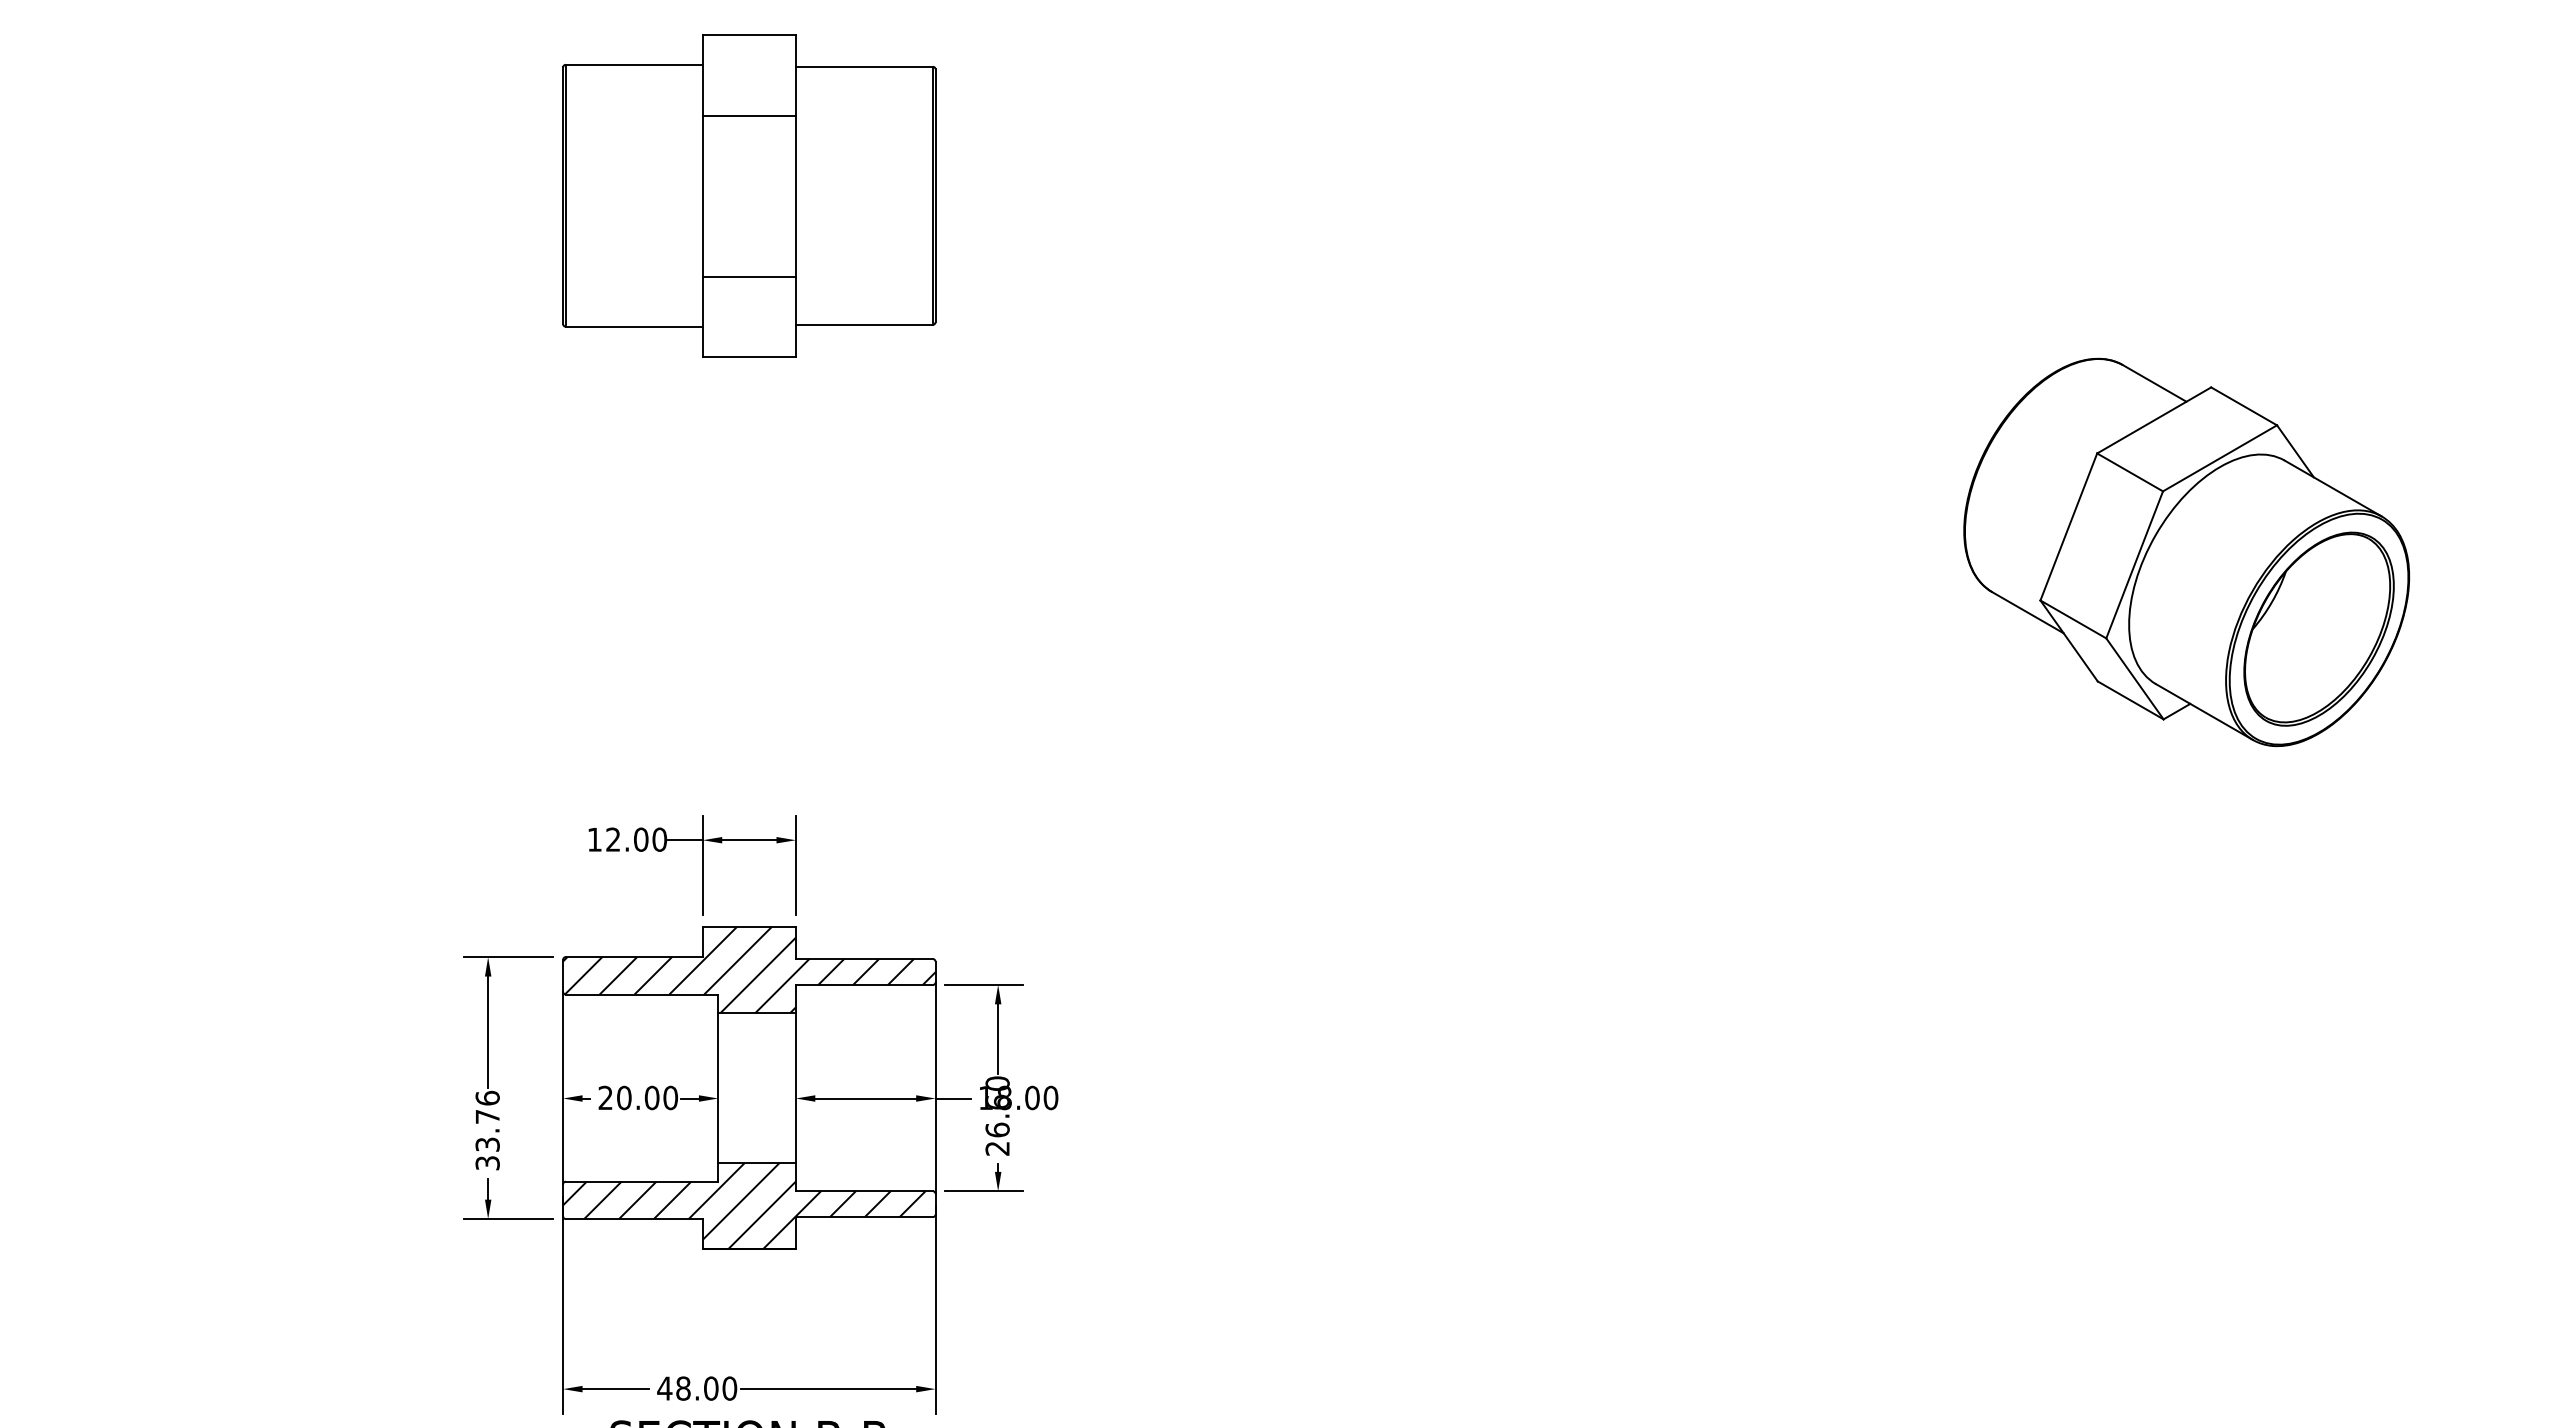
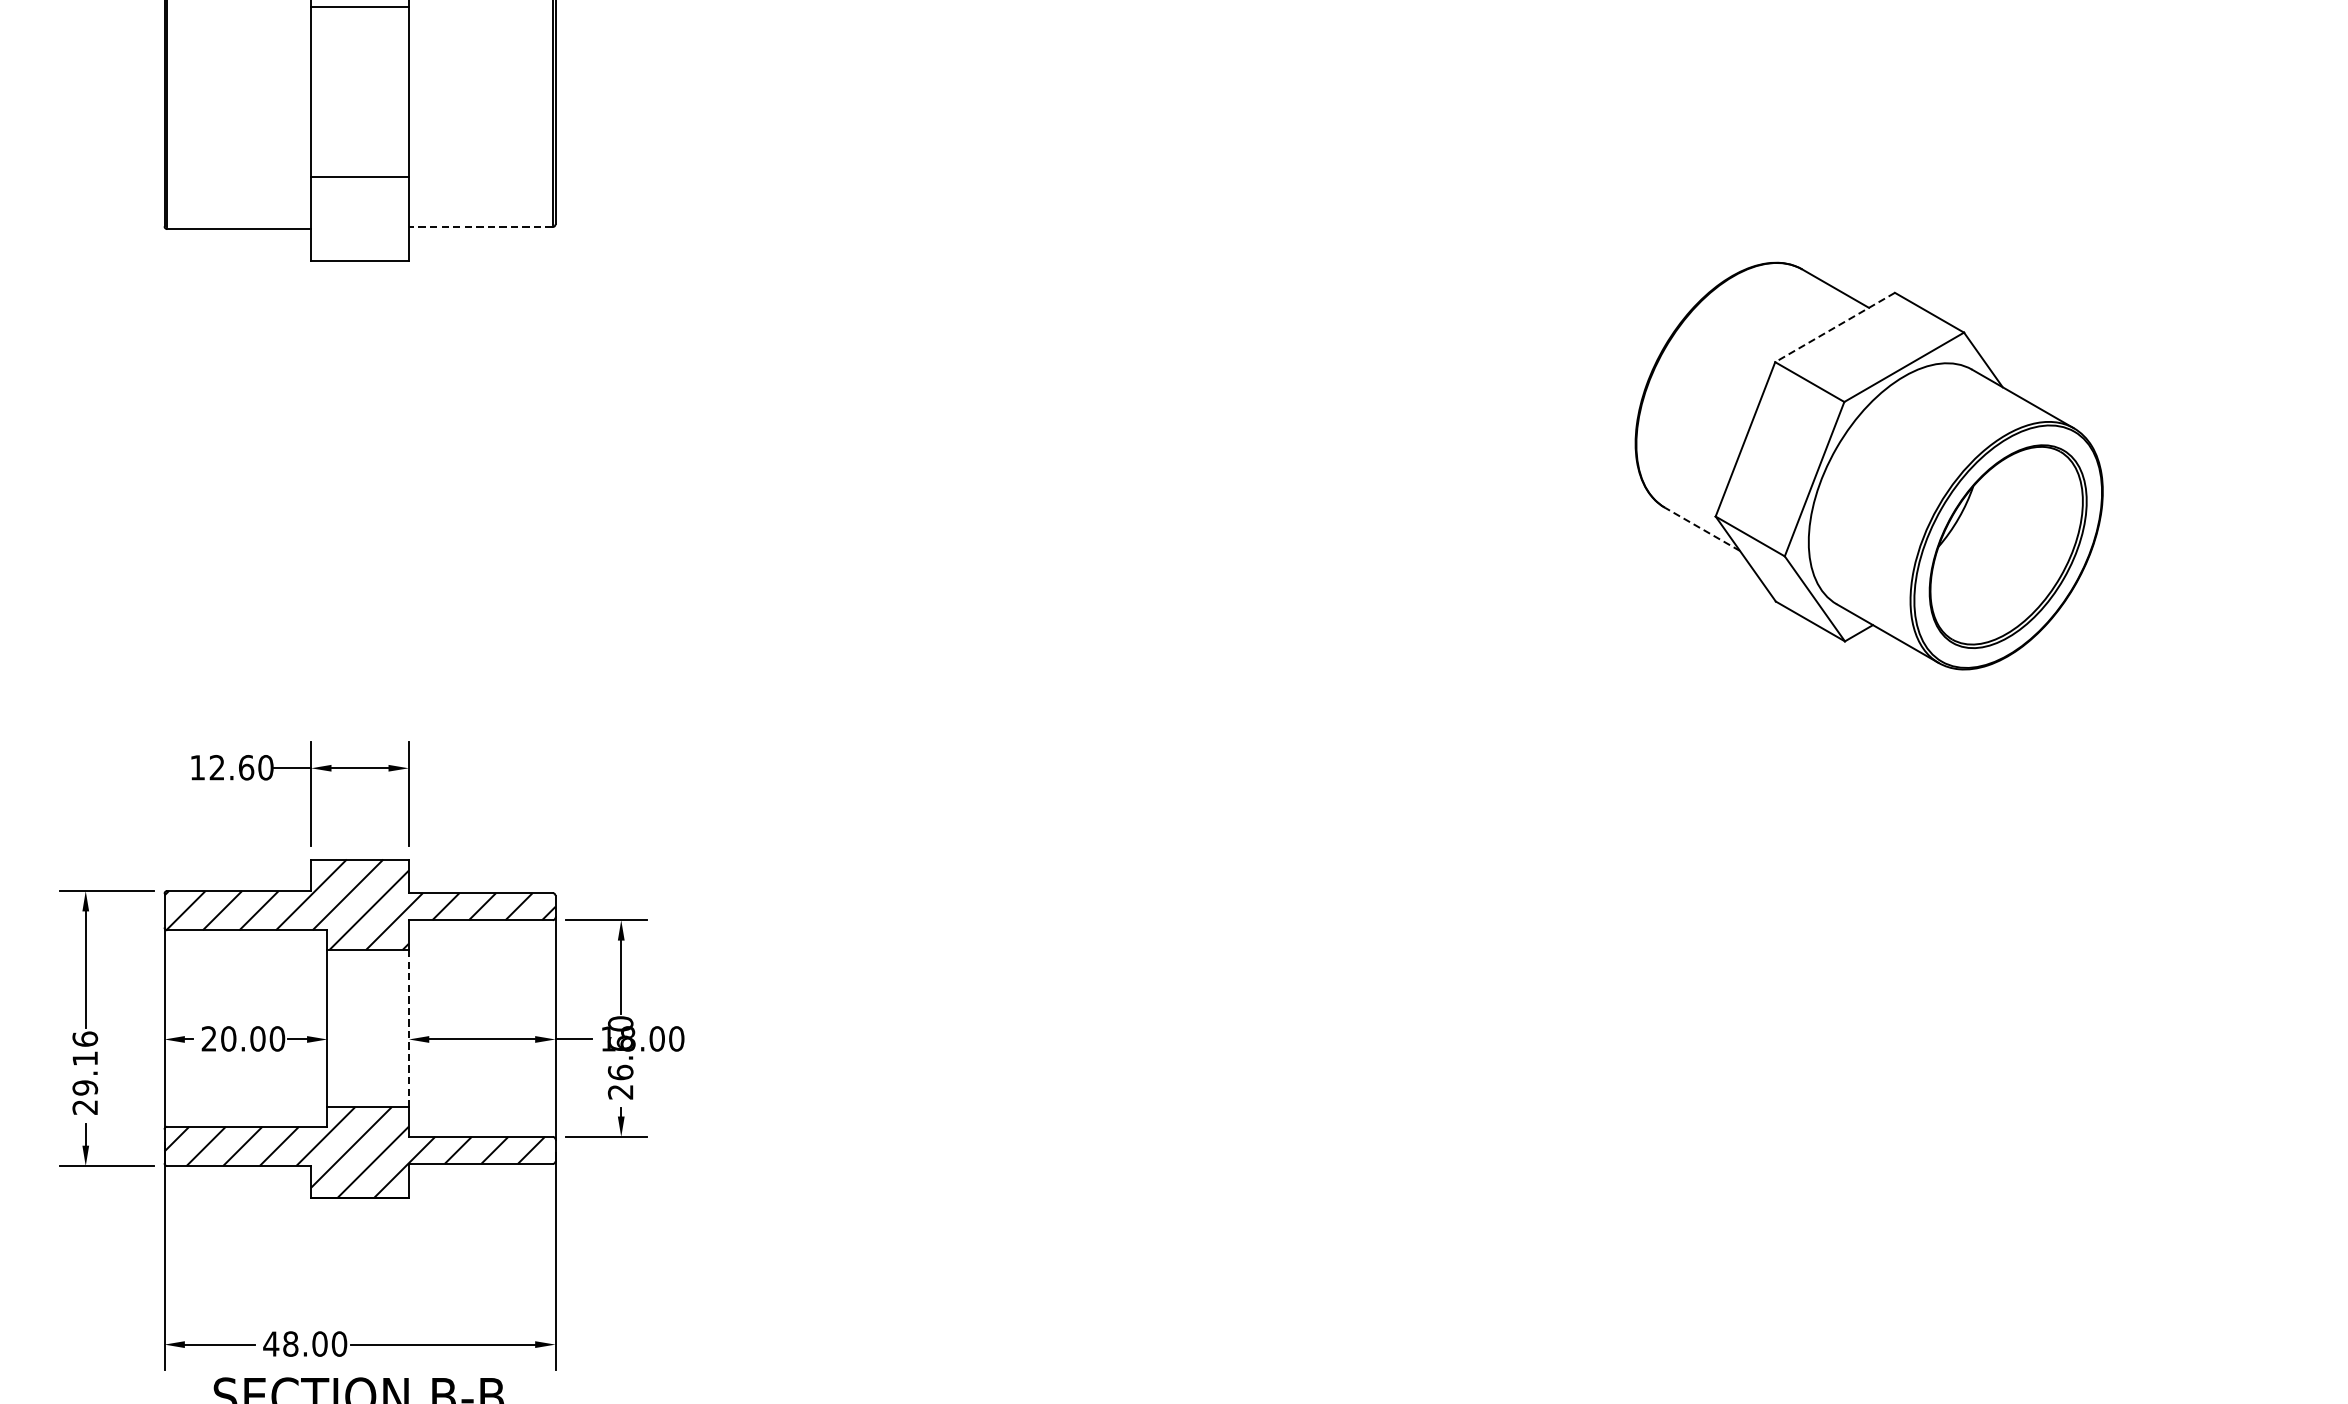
line: (864, 324) -> (480, 226), solid -> dashed
line: (2154, 420) -> (1835, 327), solid -> dashed
line: (2027, 612) -> (1702, 529), solid -> dashed
text: (641, 839) -> (246, 767), 12.00 -> 12.60
line: (795, 1088) -> (408, 1028), solid -> dashed
text: (487, 1140) -> (85, 1083), 33.76 -> 29.16

